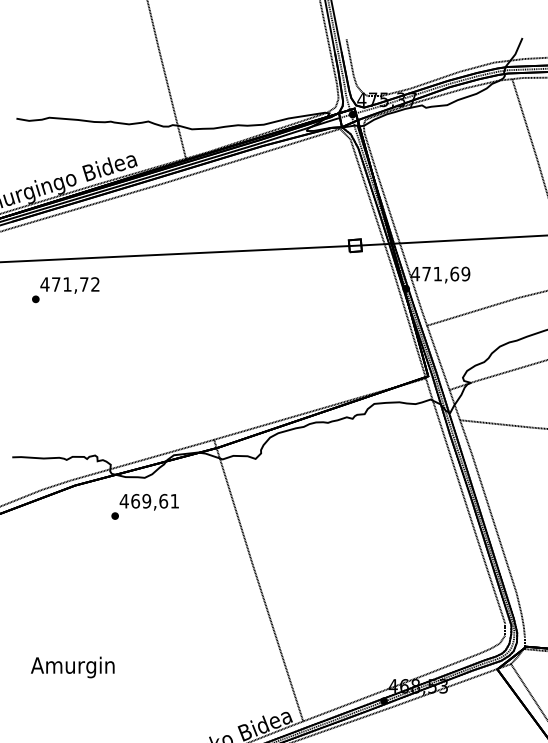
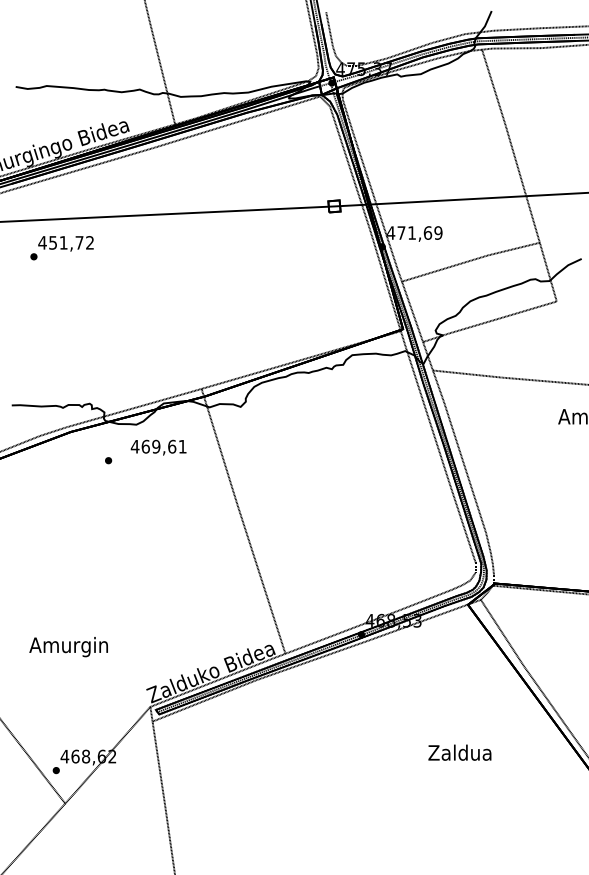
text: (55, 284) -> (52, 242), 471,72 -> 451,72
text: (149, 502) -> (158, 447), moved
text: (72, 667) -> (68, 647), moved

